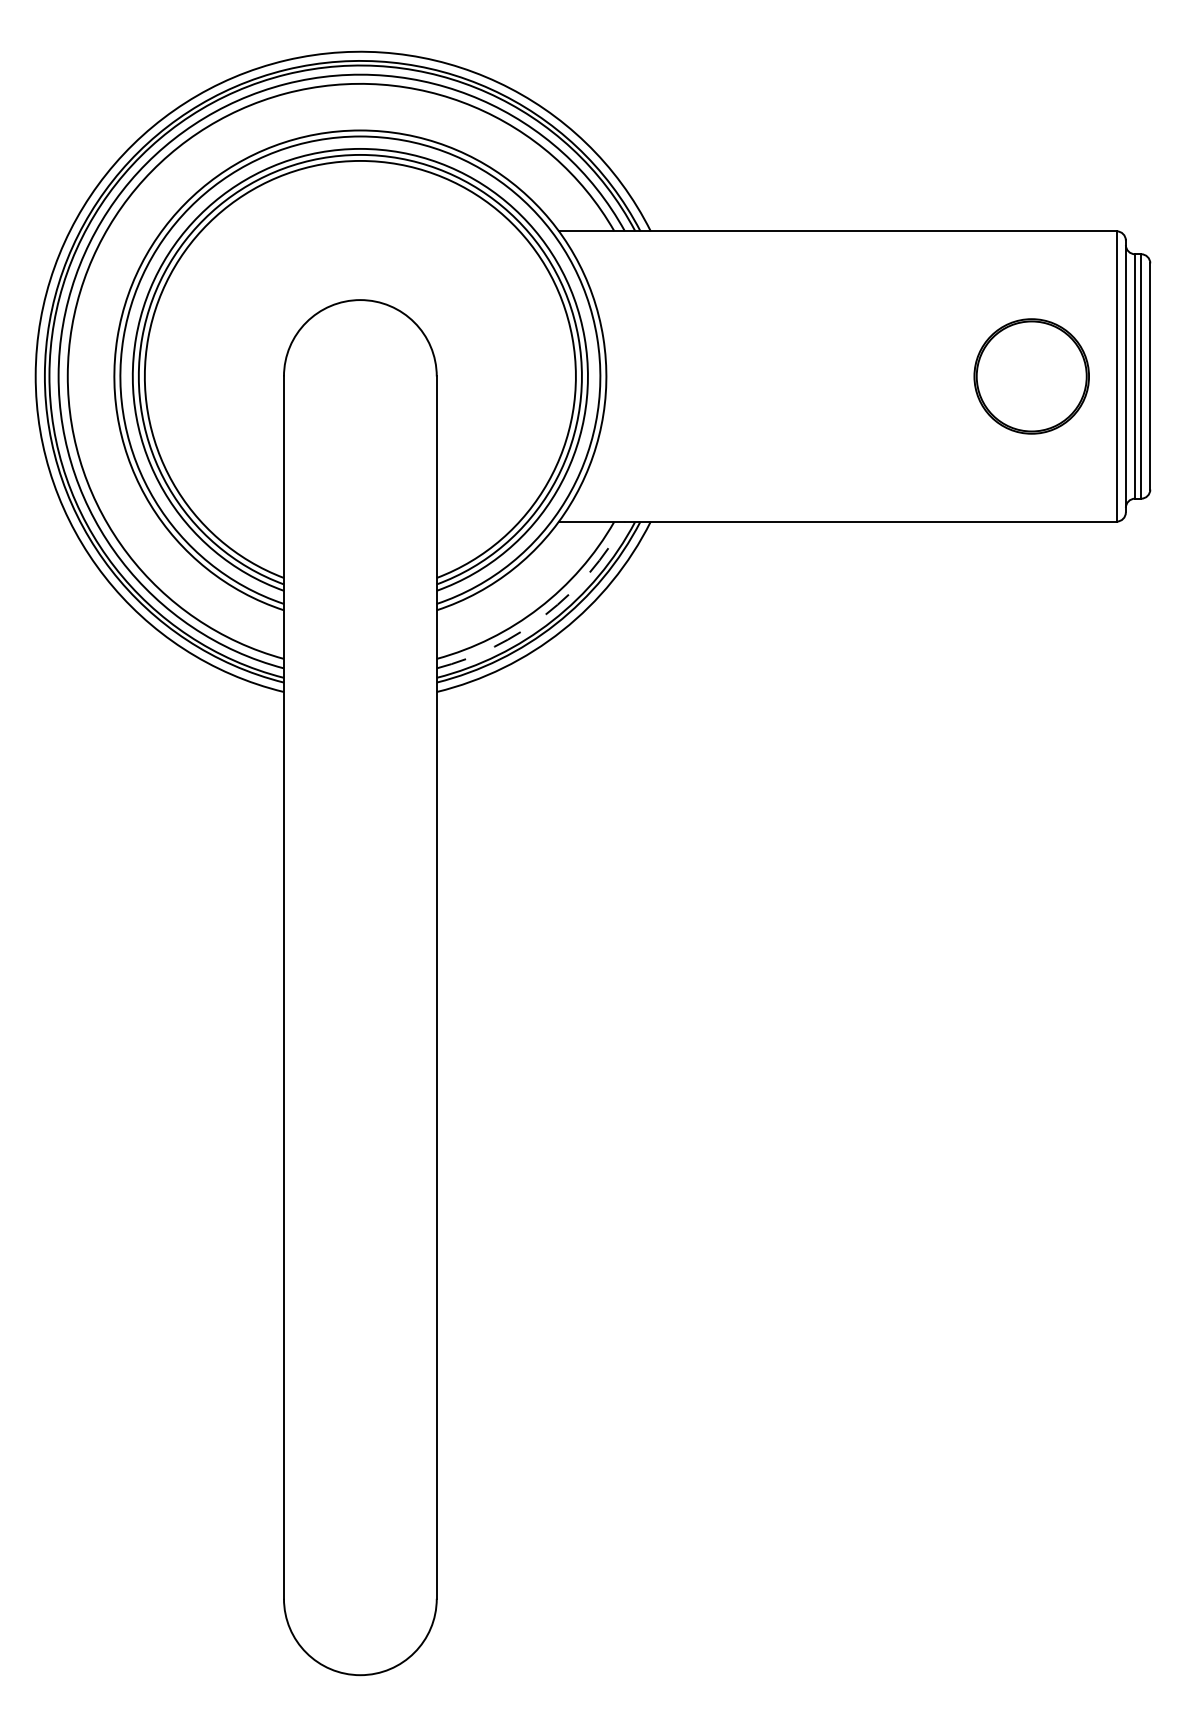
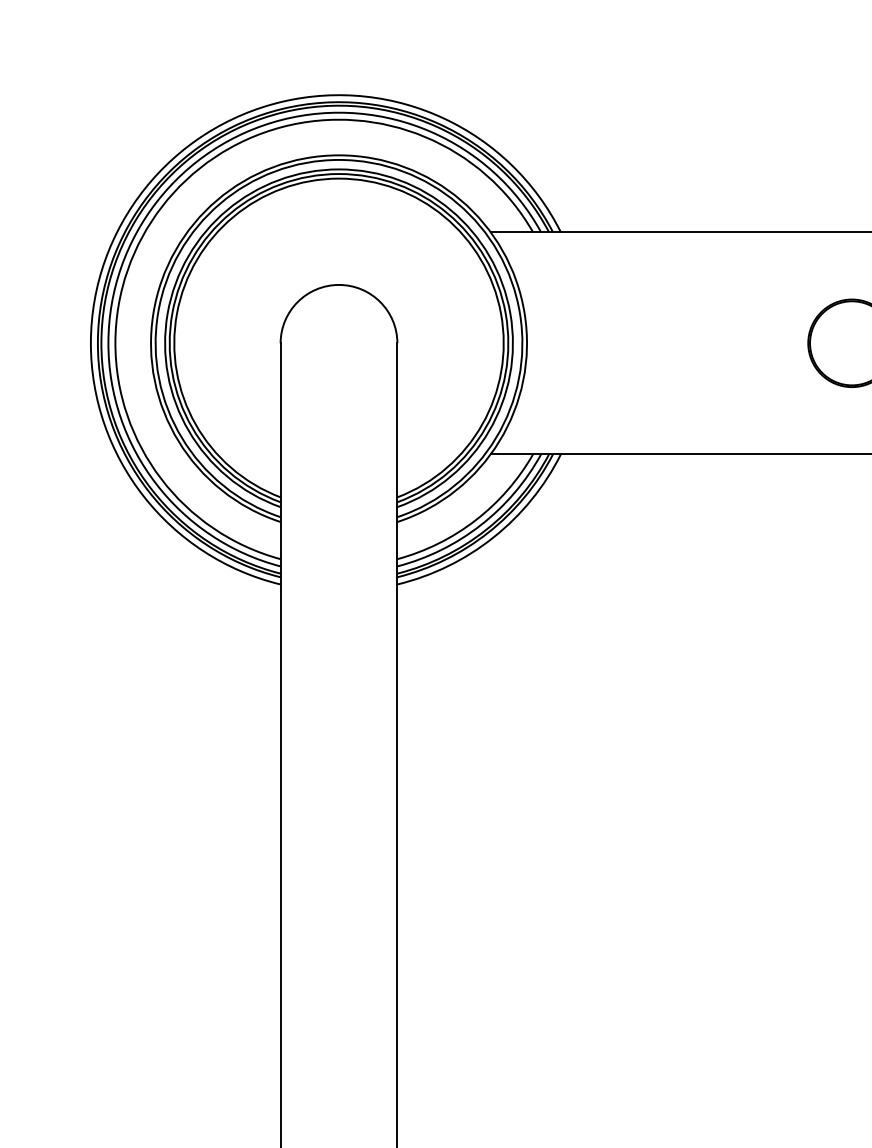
arc: (545, 614) -> (480, 525), dashed -> solid

